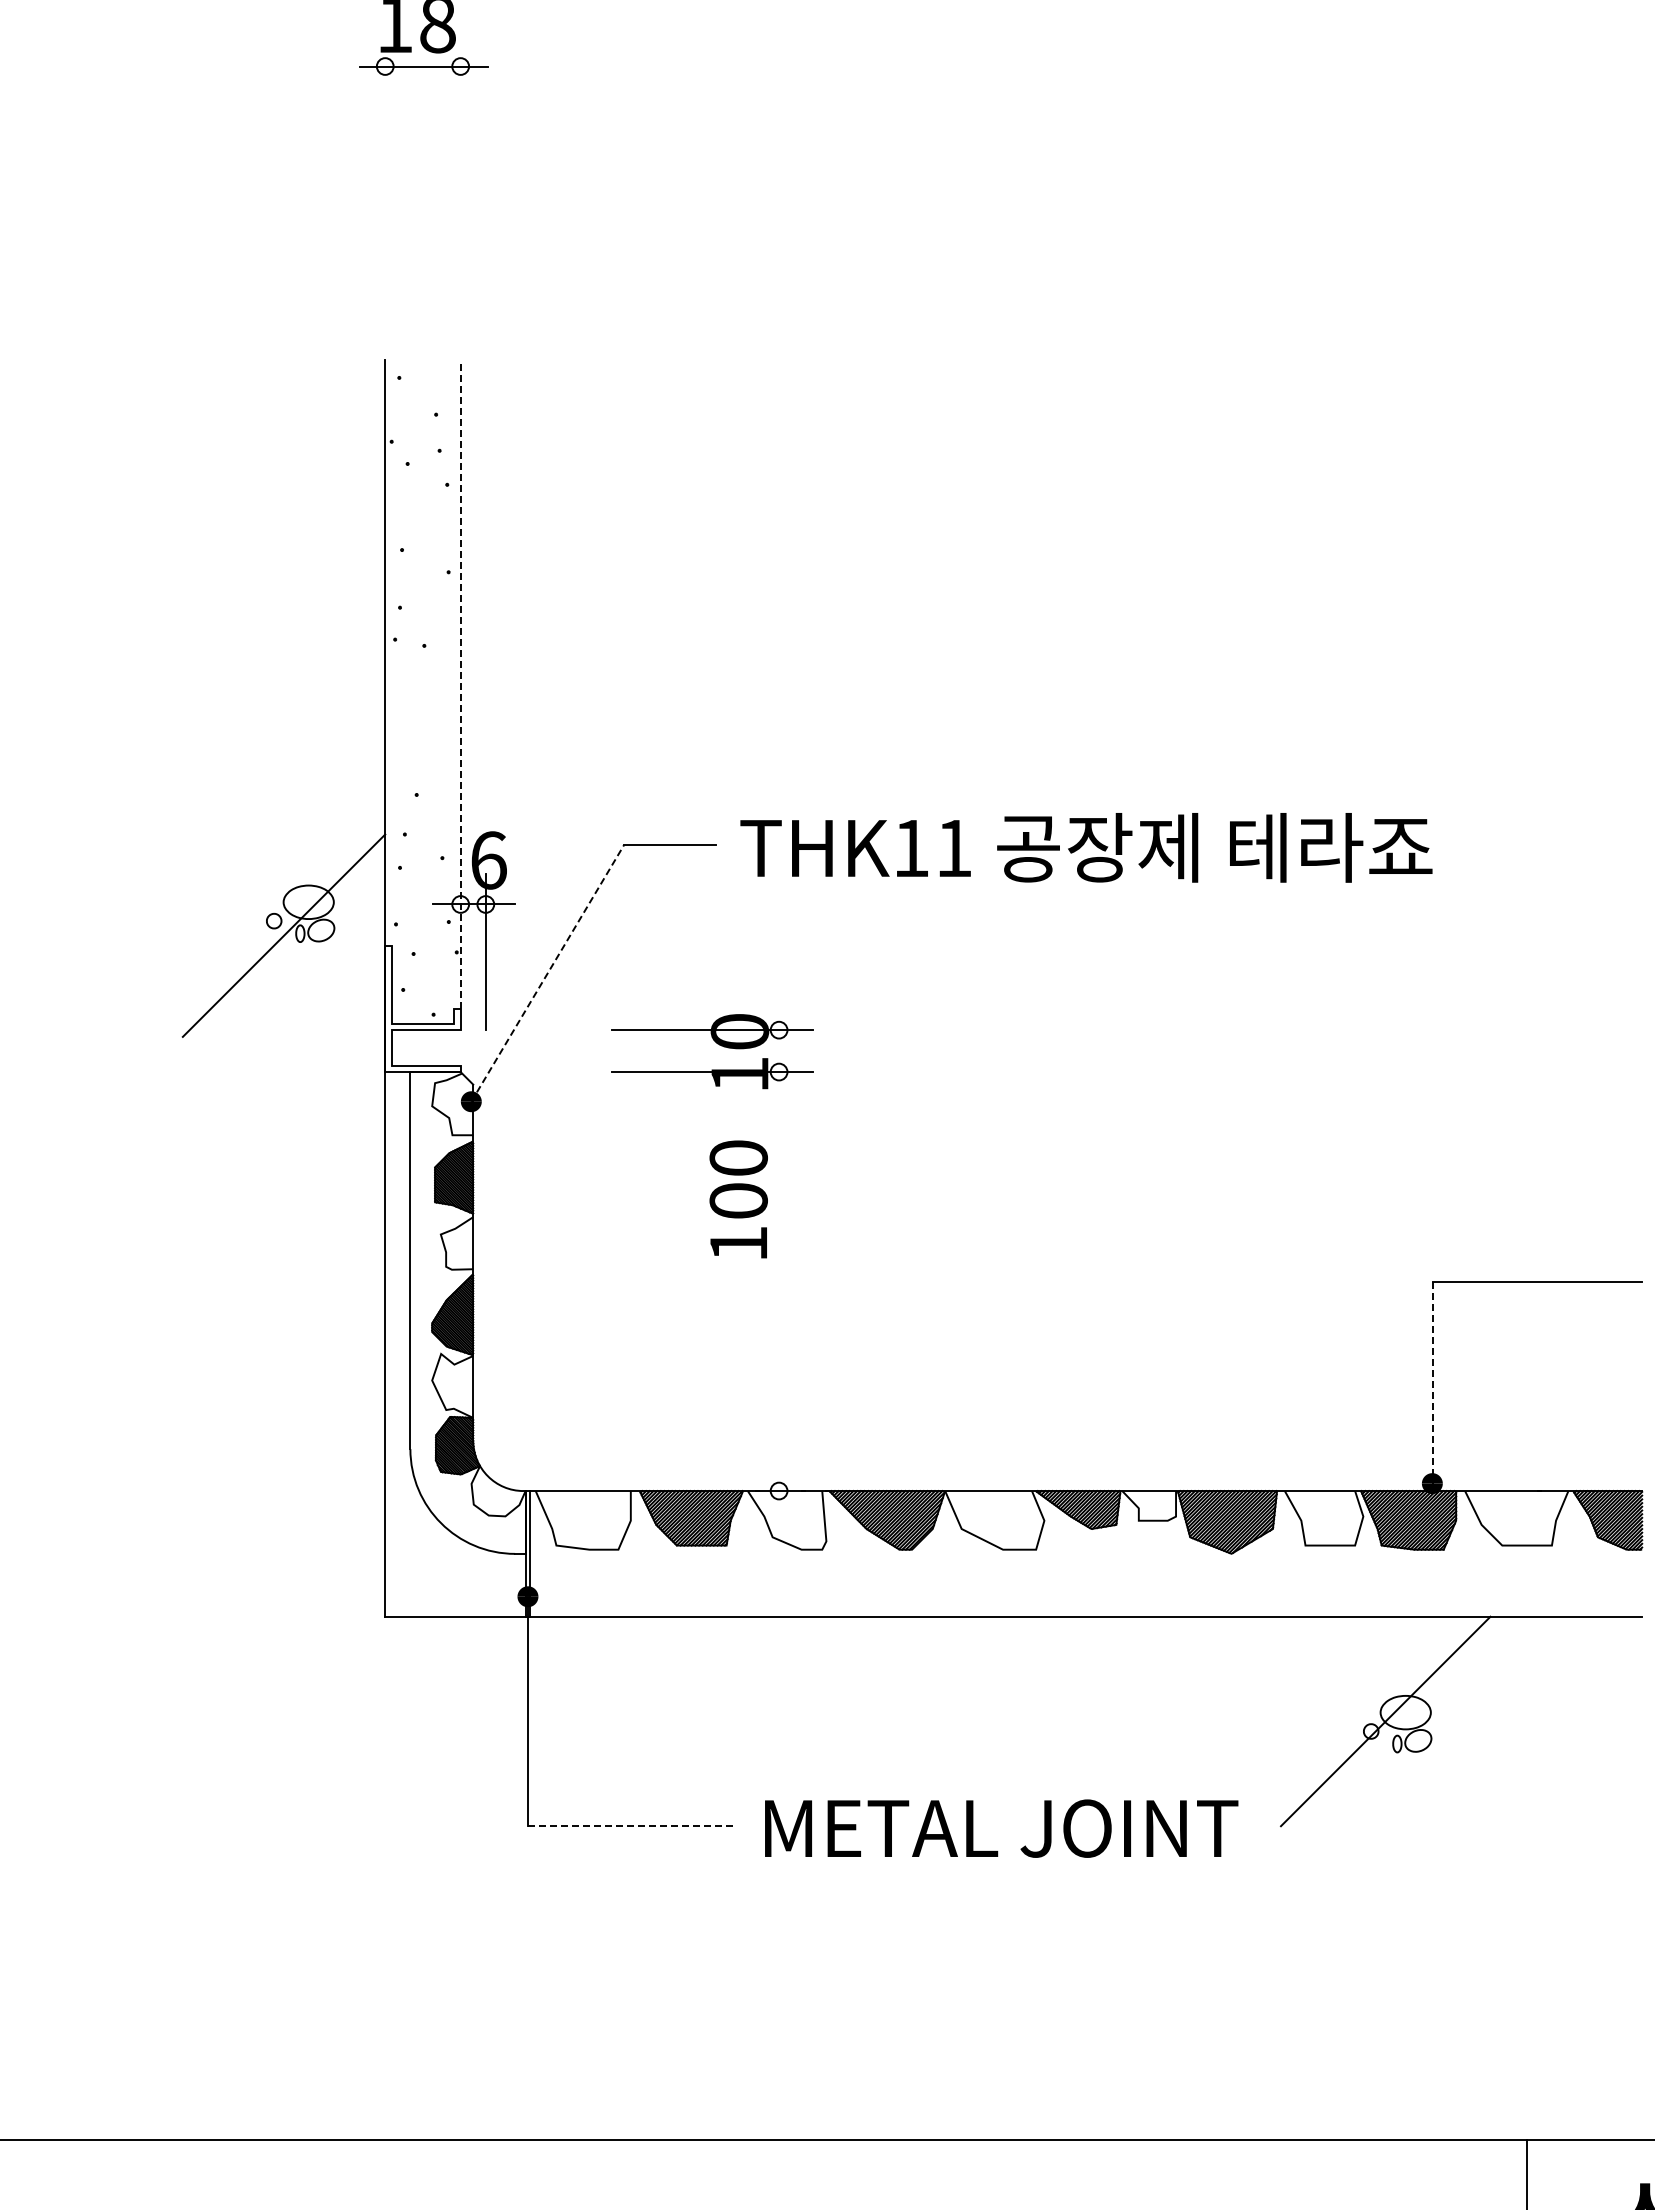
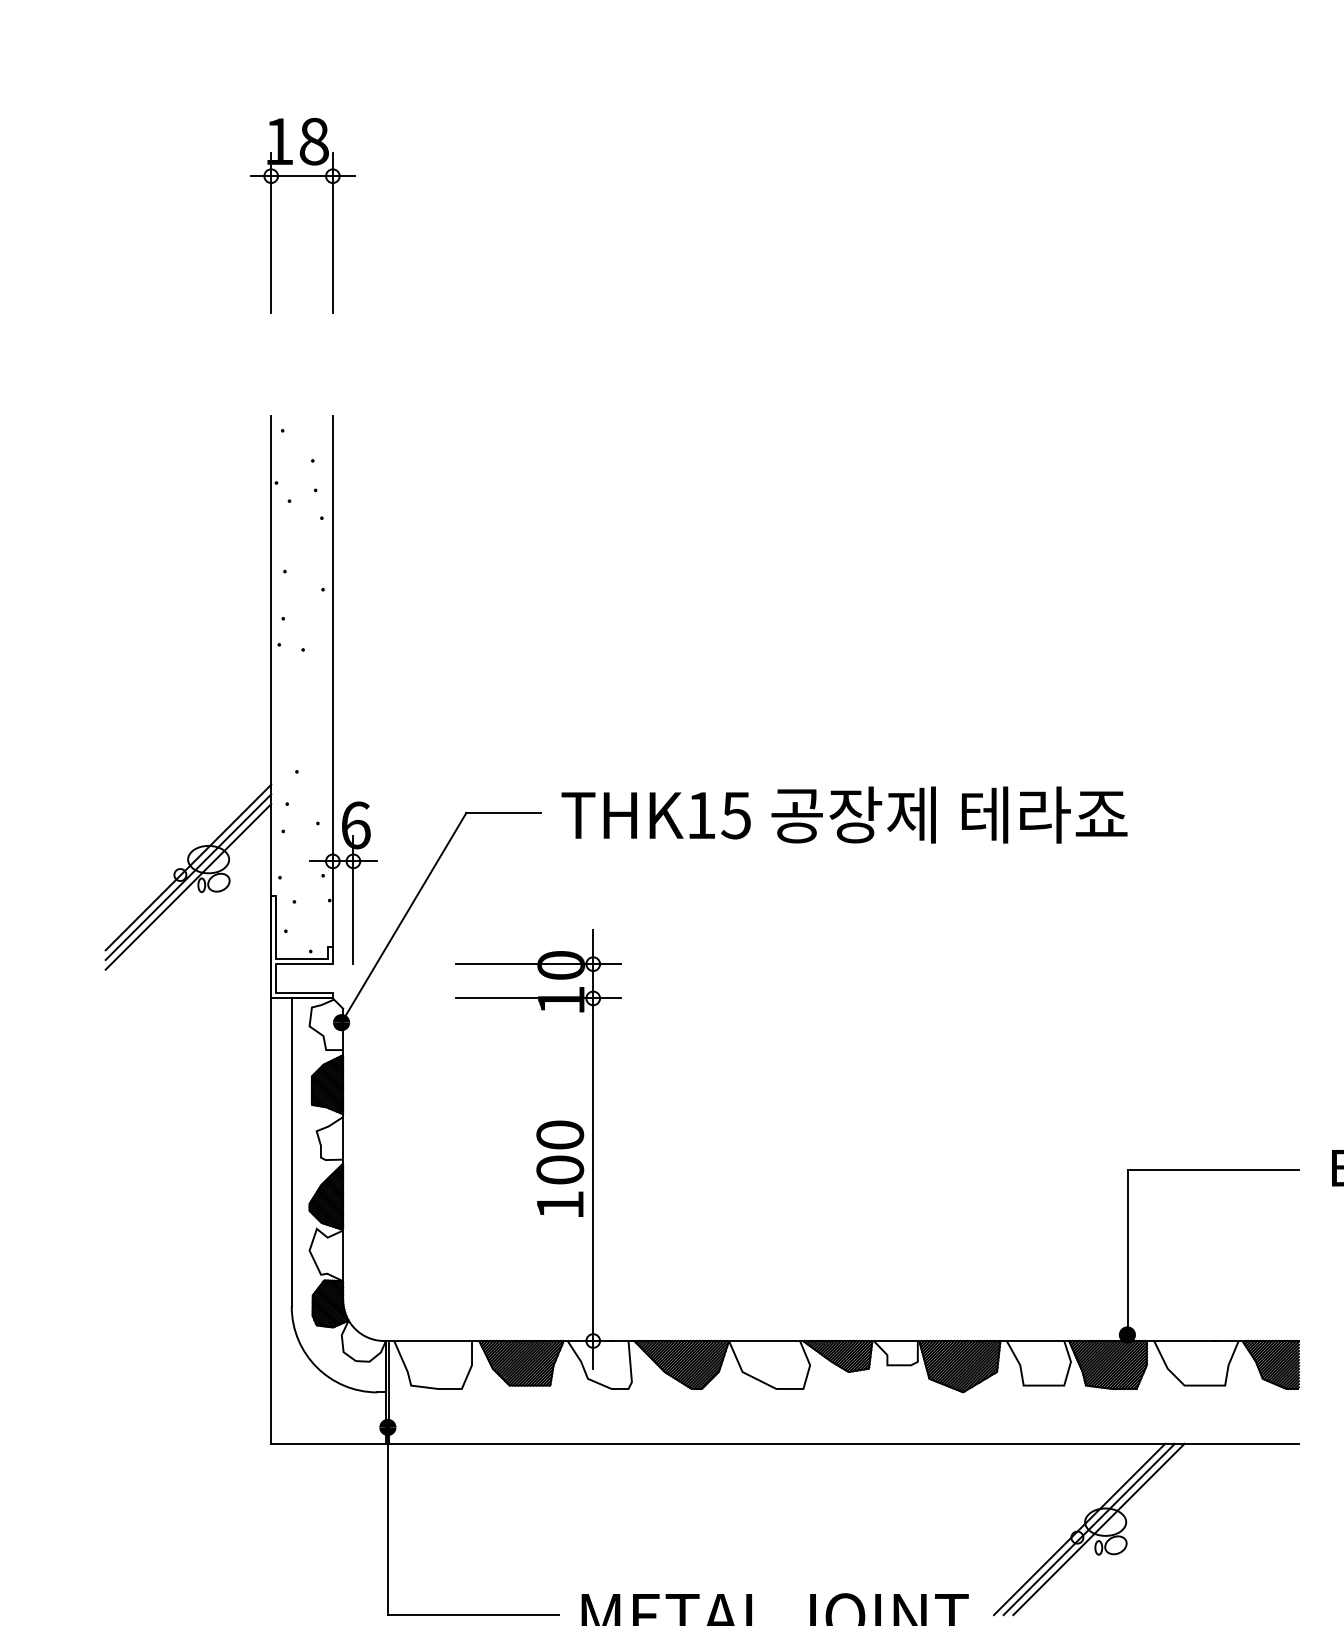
line: (385, 136) -> (271, 233), added
line: (460, 136) -> (332, 233), added
line: (460, 684) -> (332, 681), dashed -> solid
text: (953, 848) -> (735, 815), THK11 -> THK15
line: (283, 911) -> (187, 867), added
line: (283, 923) -> (187, 876), added
line: (547, 973) -> (403, 917), dashed -> solid
text: (738, 1199) -> (560, 1168), moved
line: (779, 1256) -> (593, 1149), added
line: (1432, 1383) -> (1127, 1253), dashed -> solid
line: (1373, 1721) -> (1079, 1529), added
line: (1397, 1721) -> (1098, 1529), added
line: (632, 1826) -> (473, 1615), dashed -> solid

